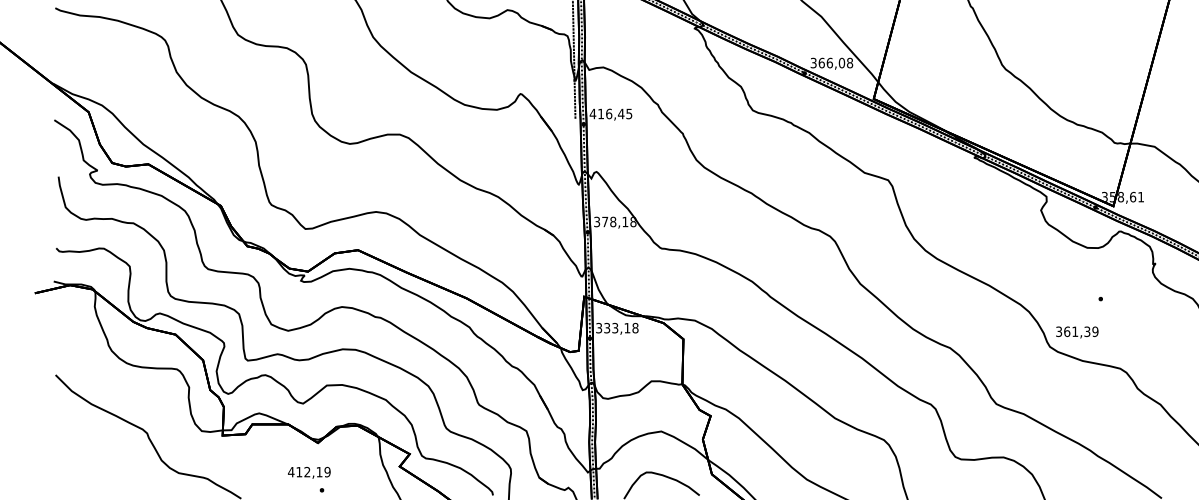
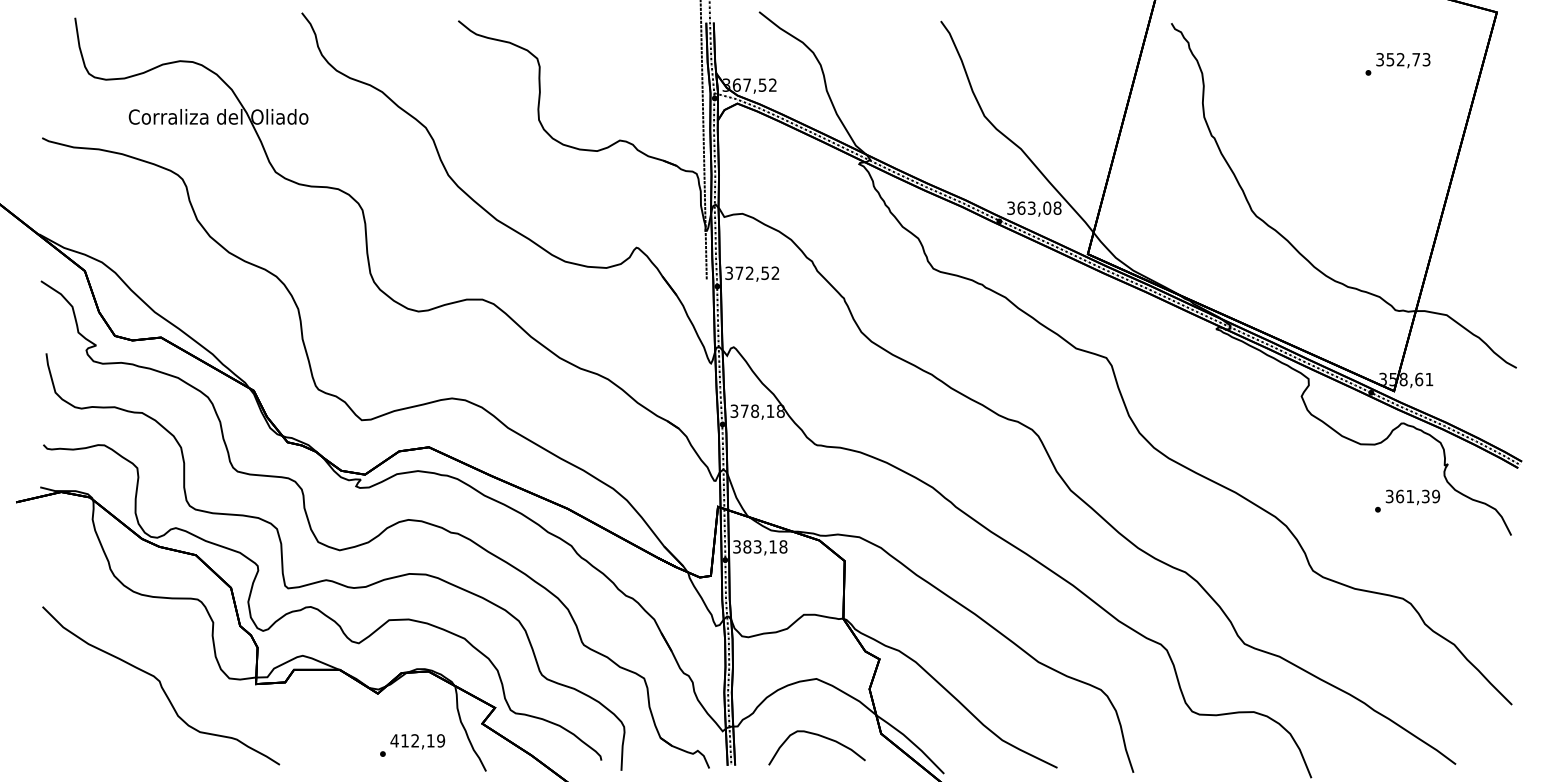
text: (829, 62) -> (1031, 207), 366,08 -> 363,08
text: (610, 114) -> (751, 273), 416,45 -> 372,52
text: (607, 327) -> (747, 546), 333,18 -> 383,18
text: (1076, 332) -> (1412, 497), moved
text: (309, 472) -> (417, 741), moved

